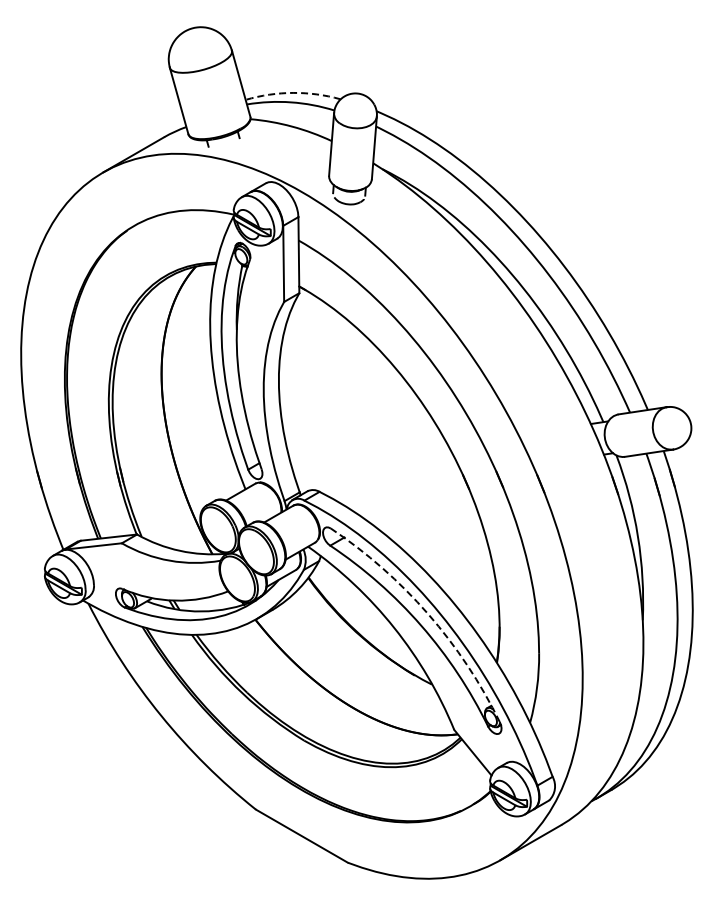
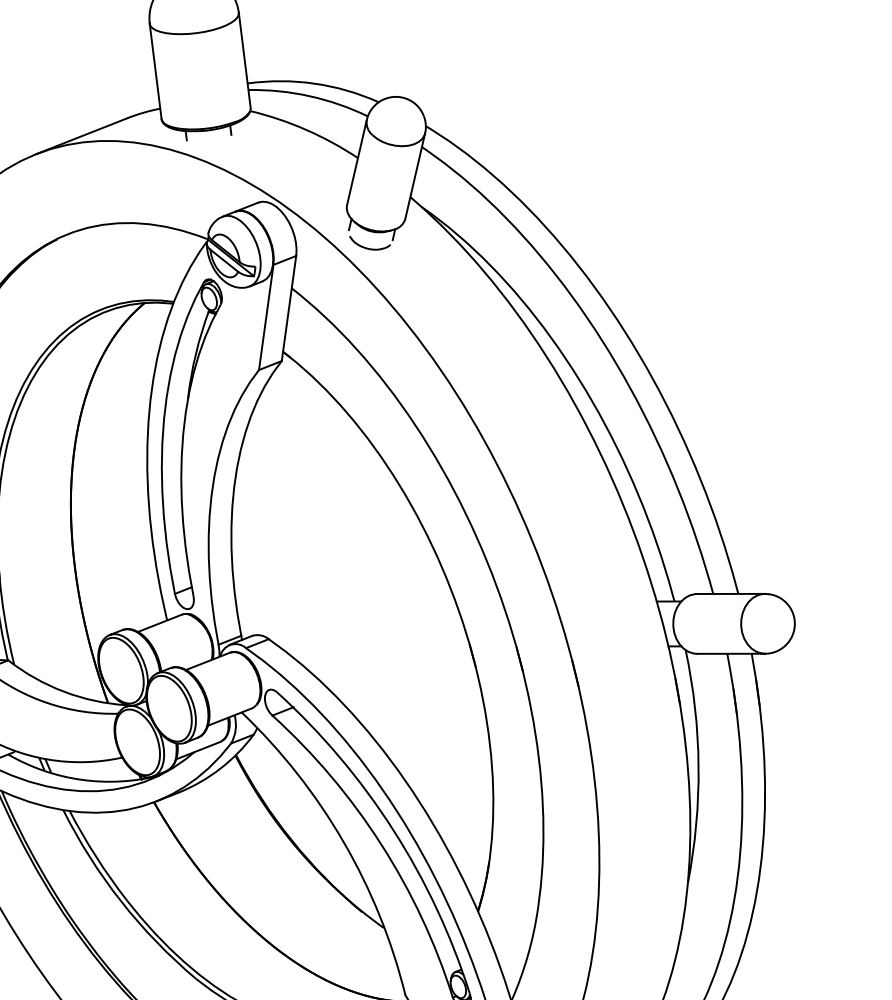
arc: (293, 92) -> (315, 83), dashed -> solid
arc: (428, 614) -> (393, 830), dashed -> solid

